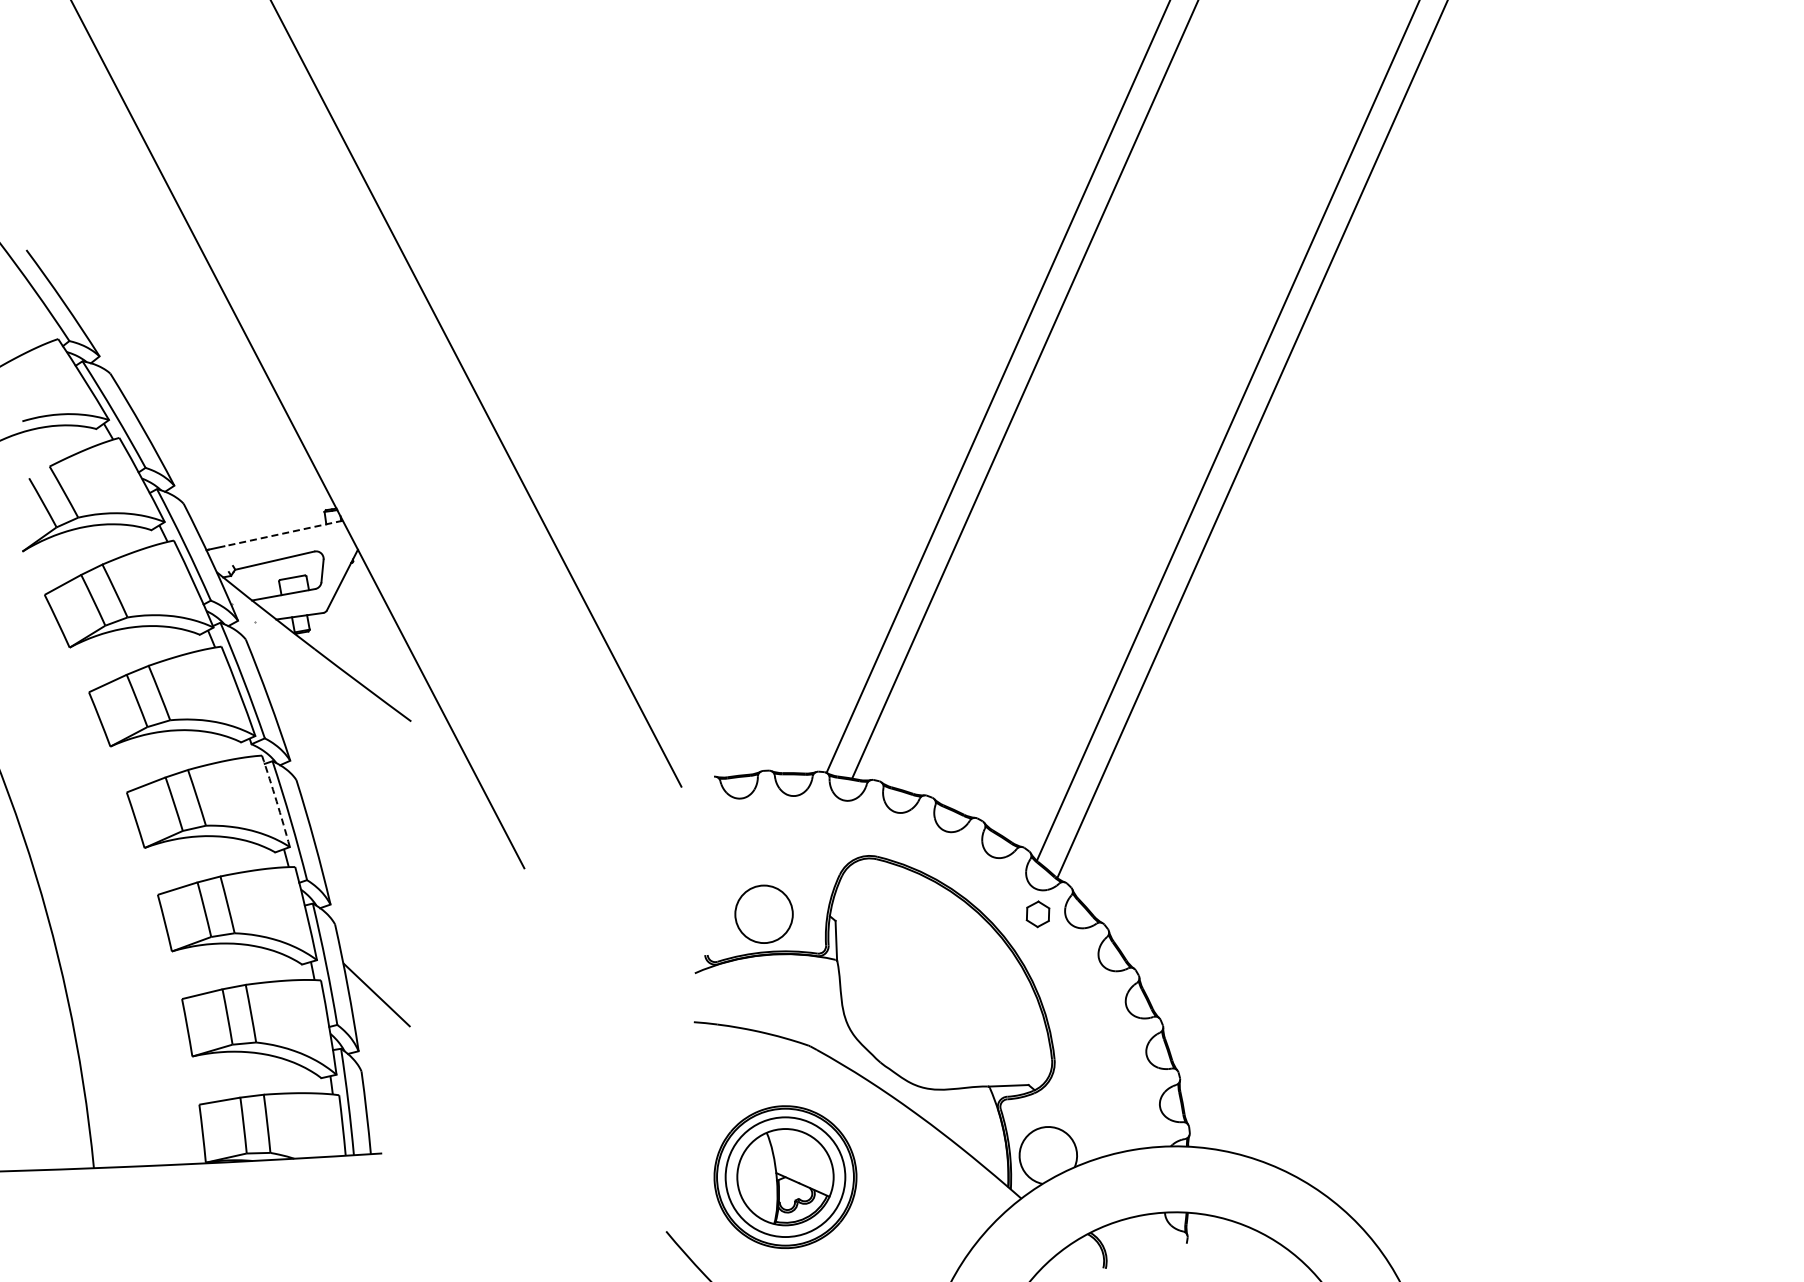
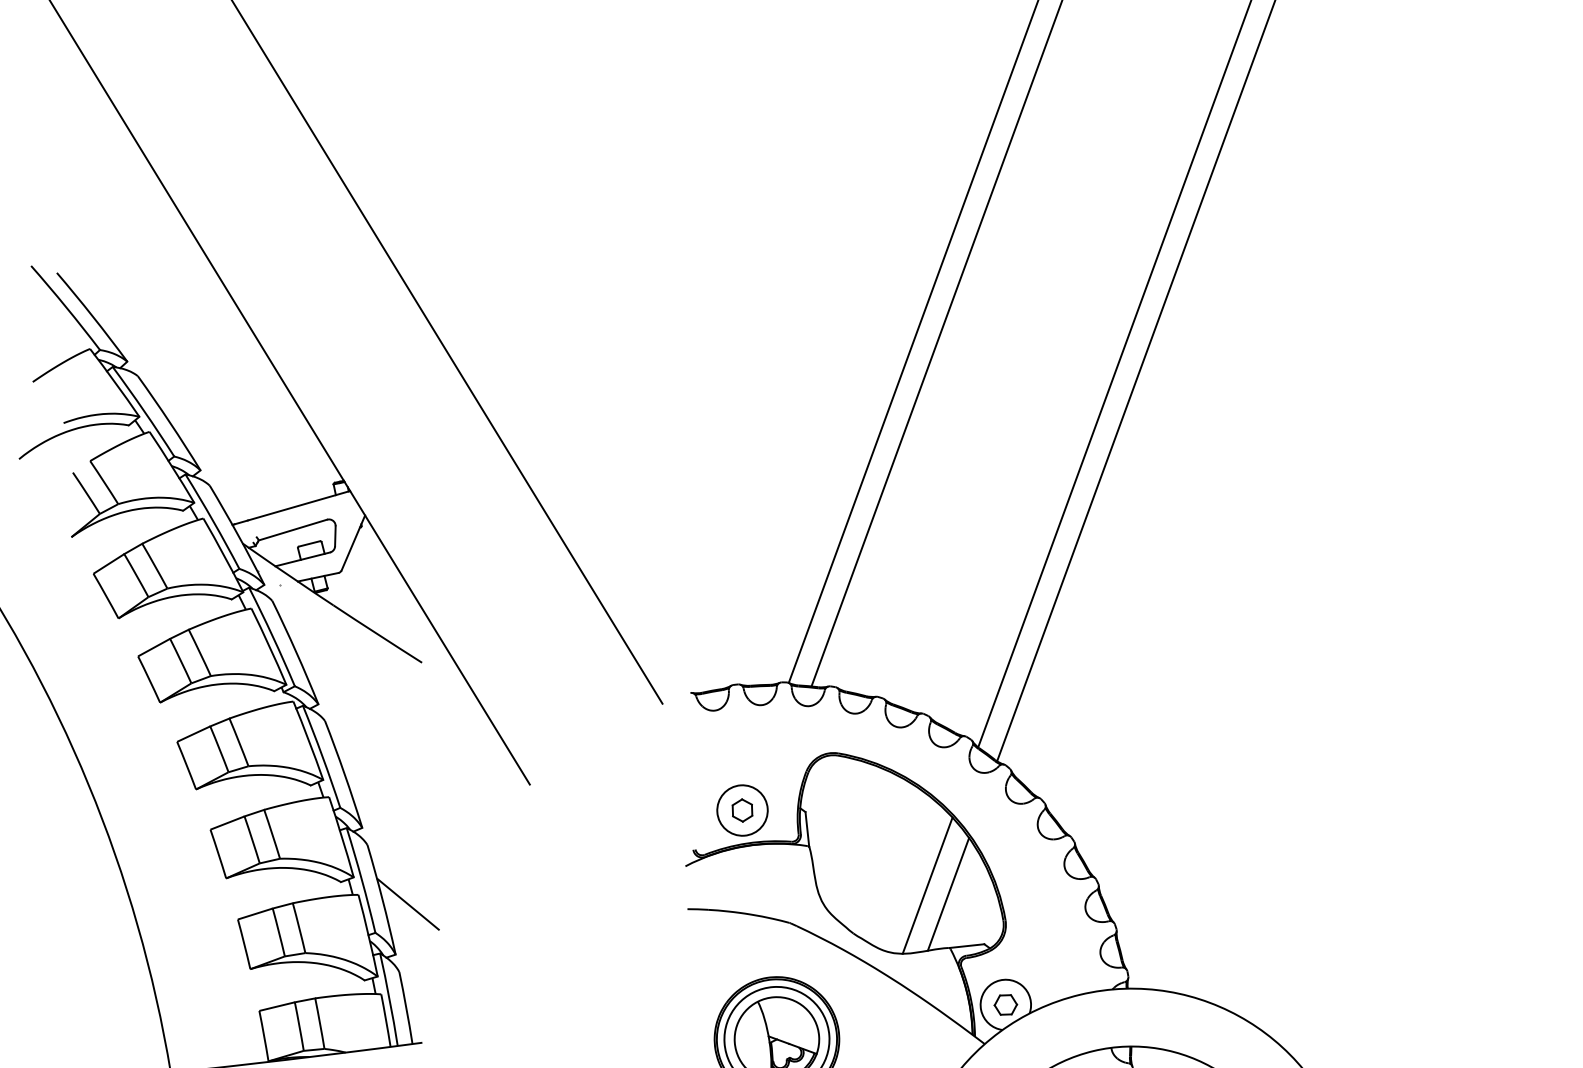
line: (283, 533) -> (298, 505), dashed -> solid
arc: (276, 801) -> (308, 740), dashed -> solid
part: (1037, 914) -> (742, 810), moved
line: (968, 1013) -> (927, 885), added
line: (991, 1025) -> (948, 894), added
part: (1048, 1155) -> (1005, 1004), added

